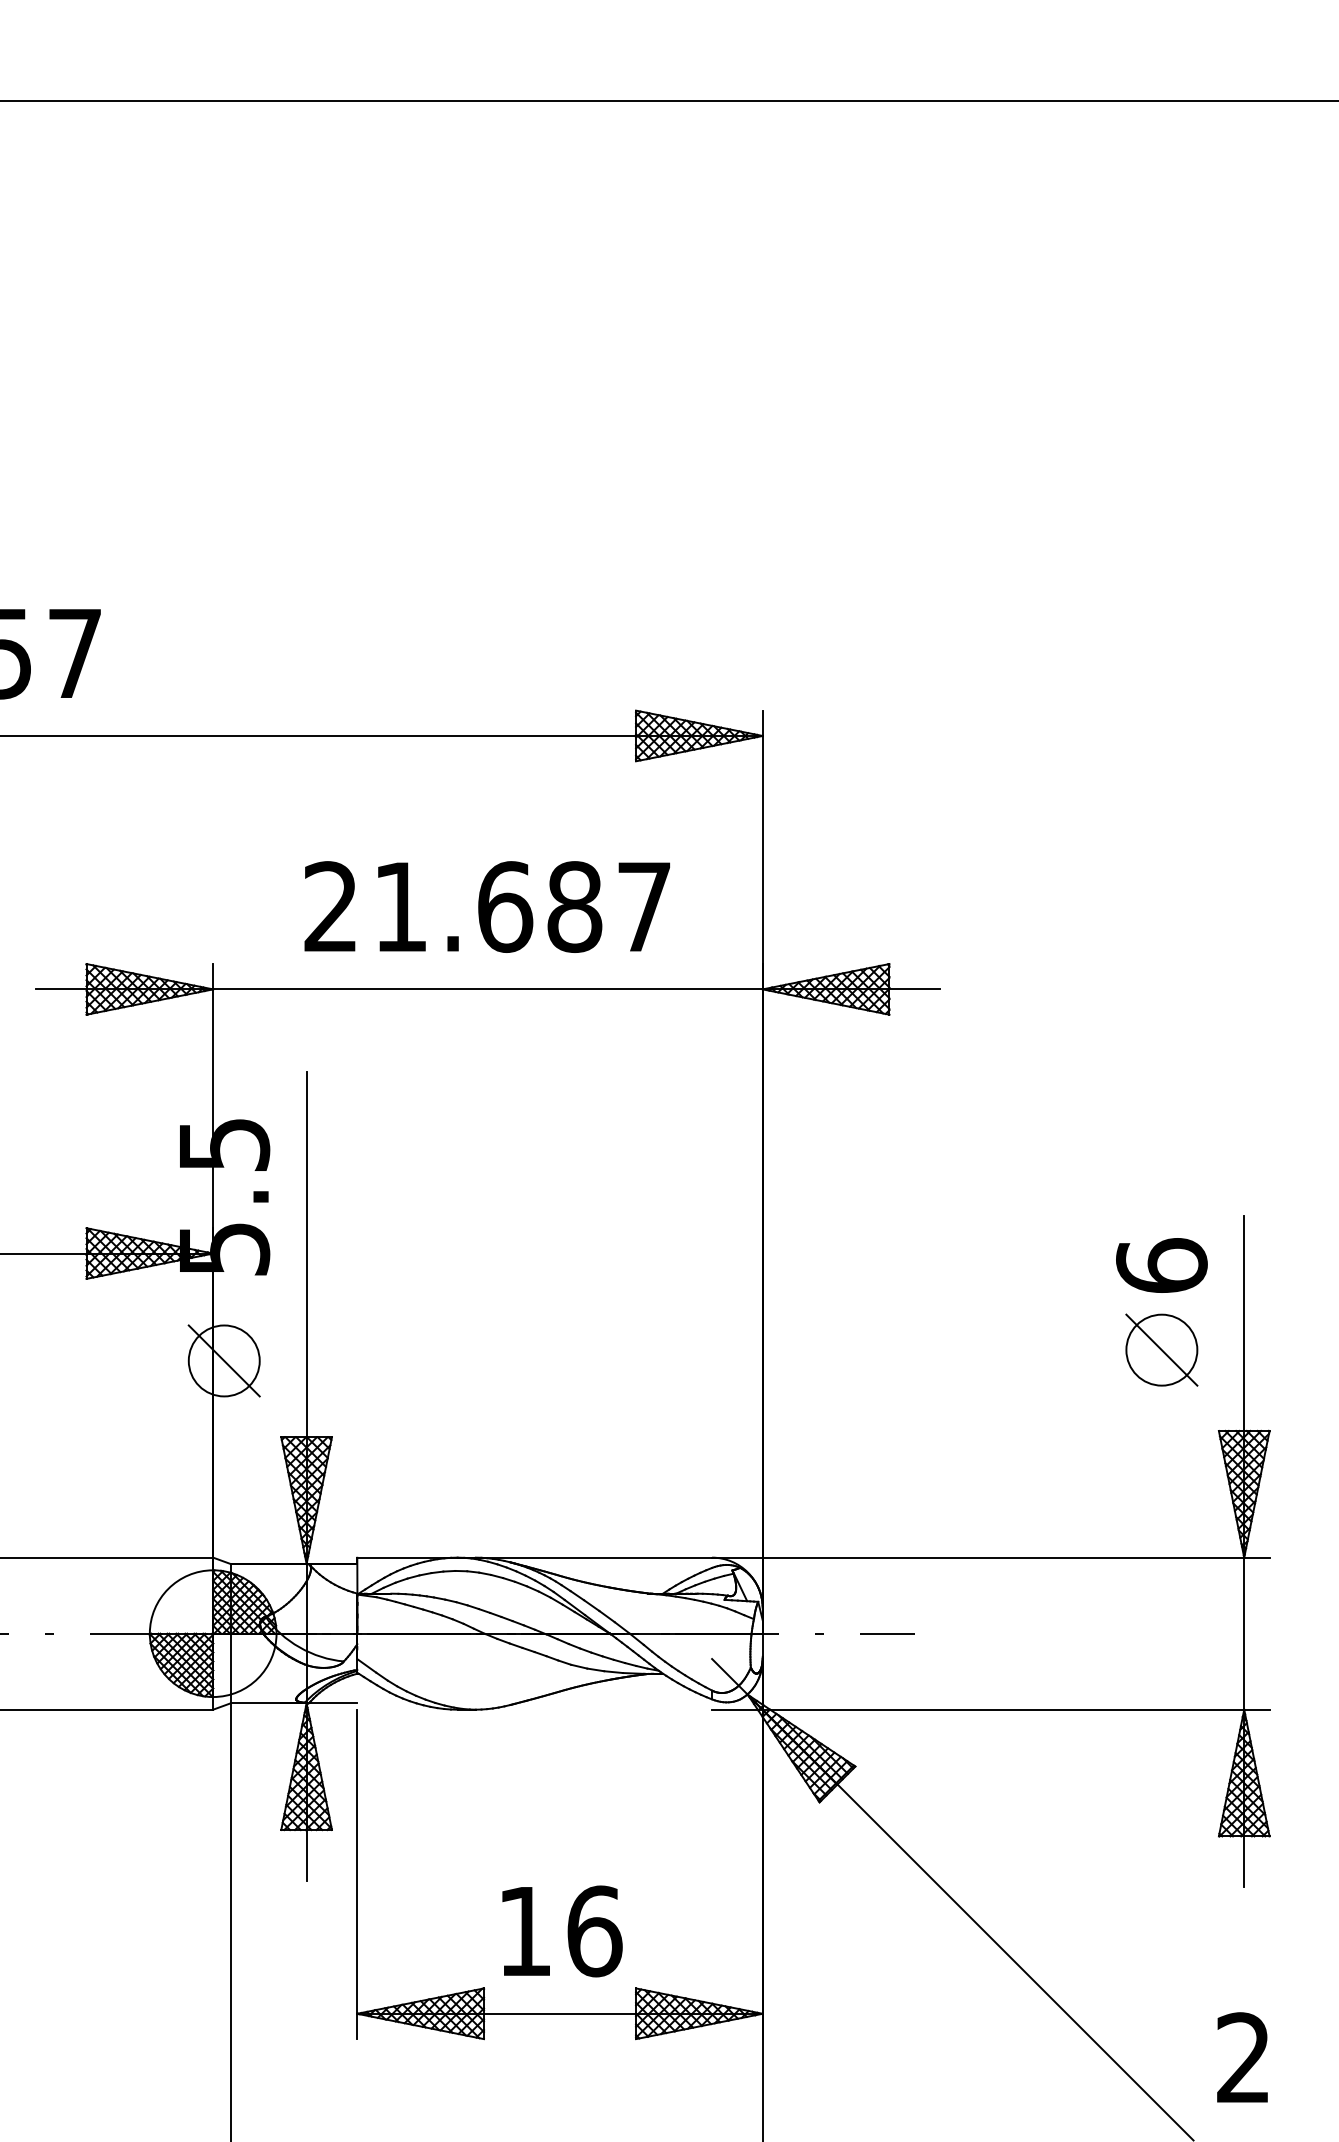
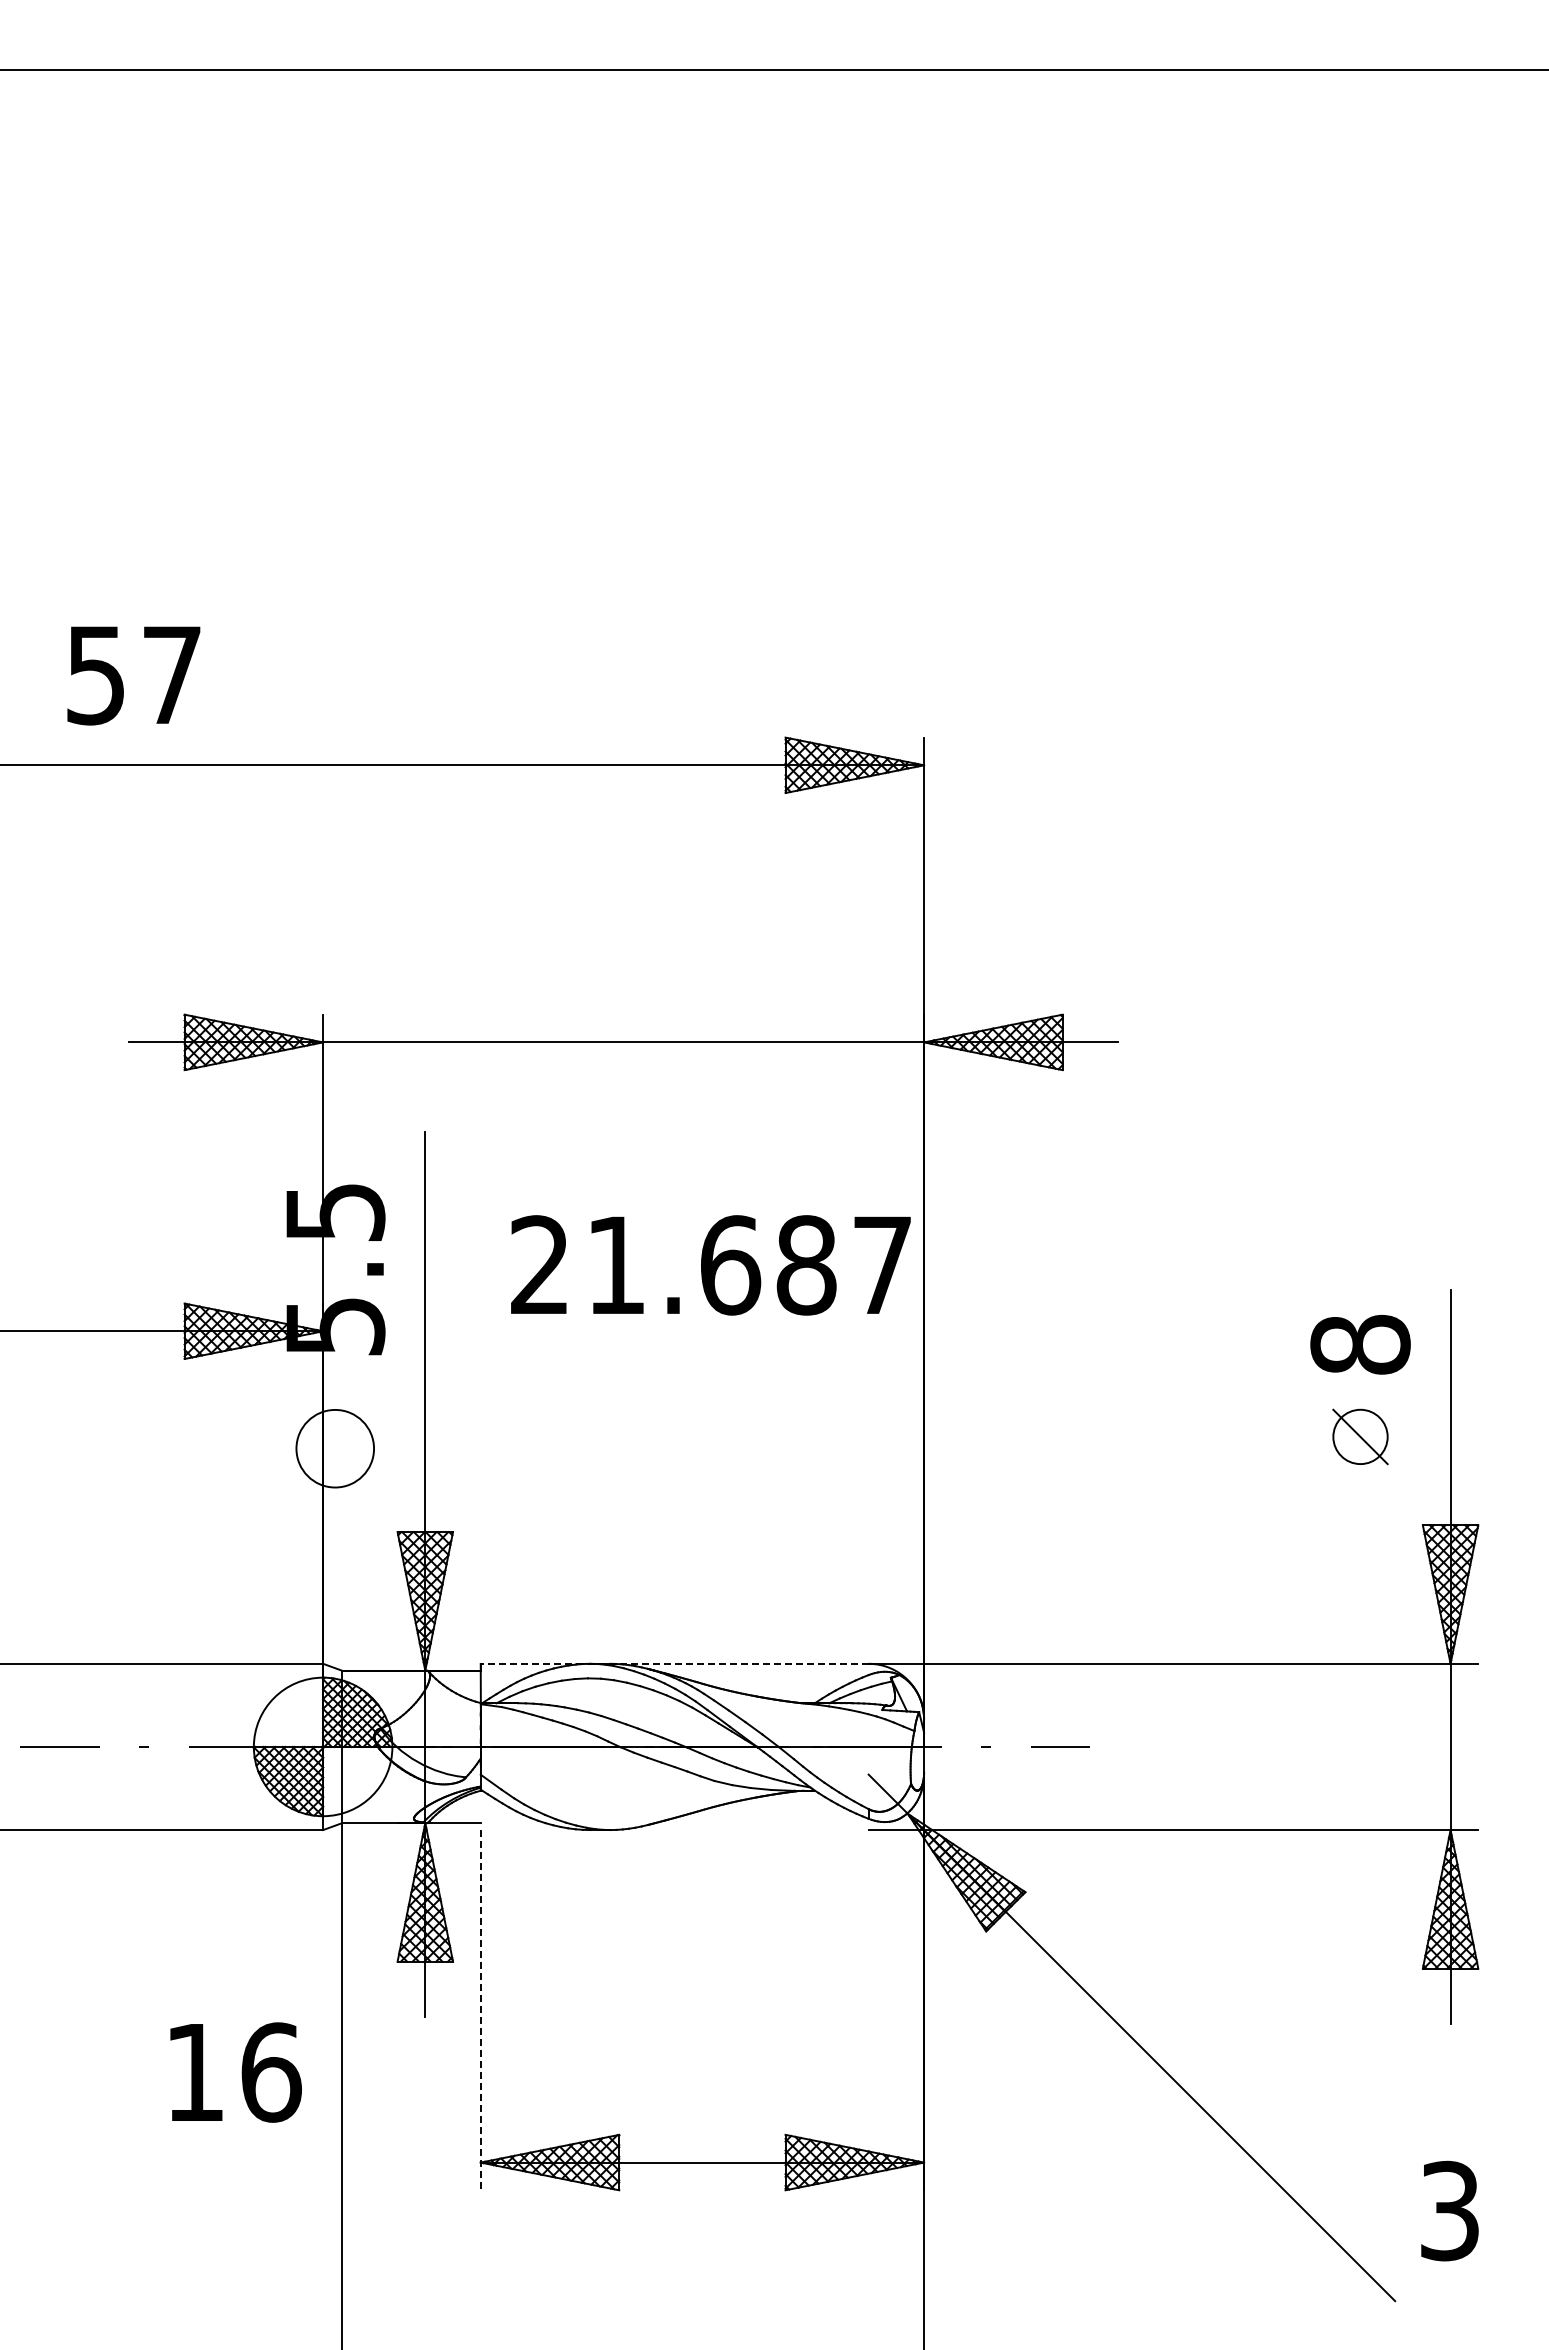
text: (486, 907) -> (710, 1265), moved
text: (1161, 1265) -> (1360, 1344), 6 -> 8
part: (1161, 1349) -> (1360, 1436), size x0.7
line: (224, 1360) -> (335, 1448), removed
line: (534, 1557) -> (674, 1663), solid -> dashed
line: (357, 1874) -> (480, 2010), solid -> dashed
text: (561, 1931) -> (235, 2072), moved
text: (1243, 2058) -> (1449, 2211), 2 -> 3

